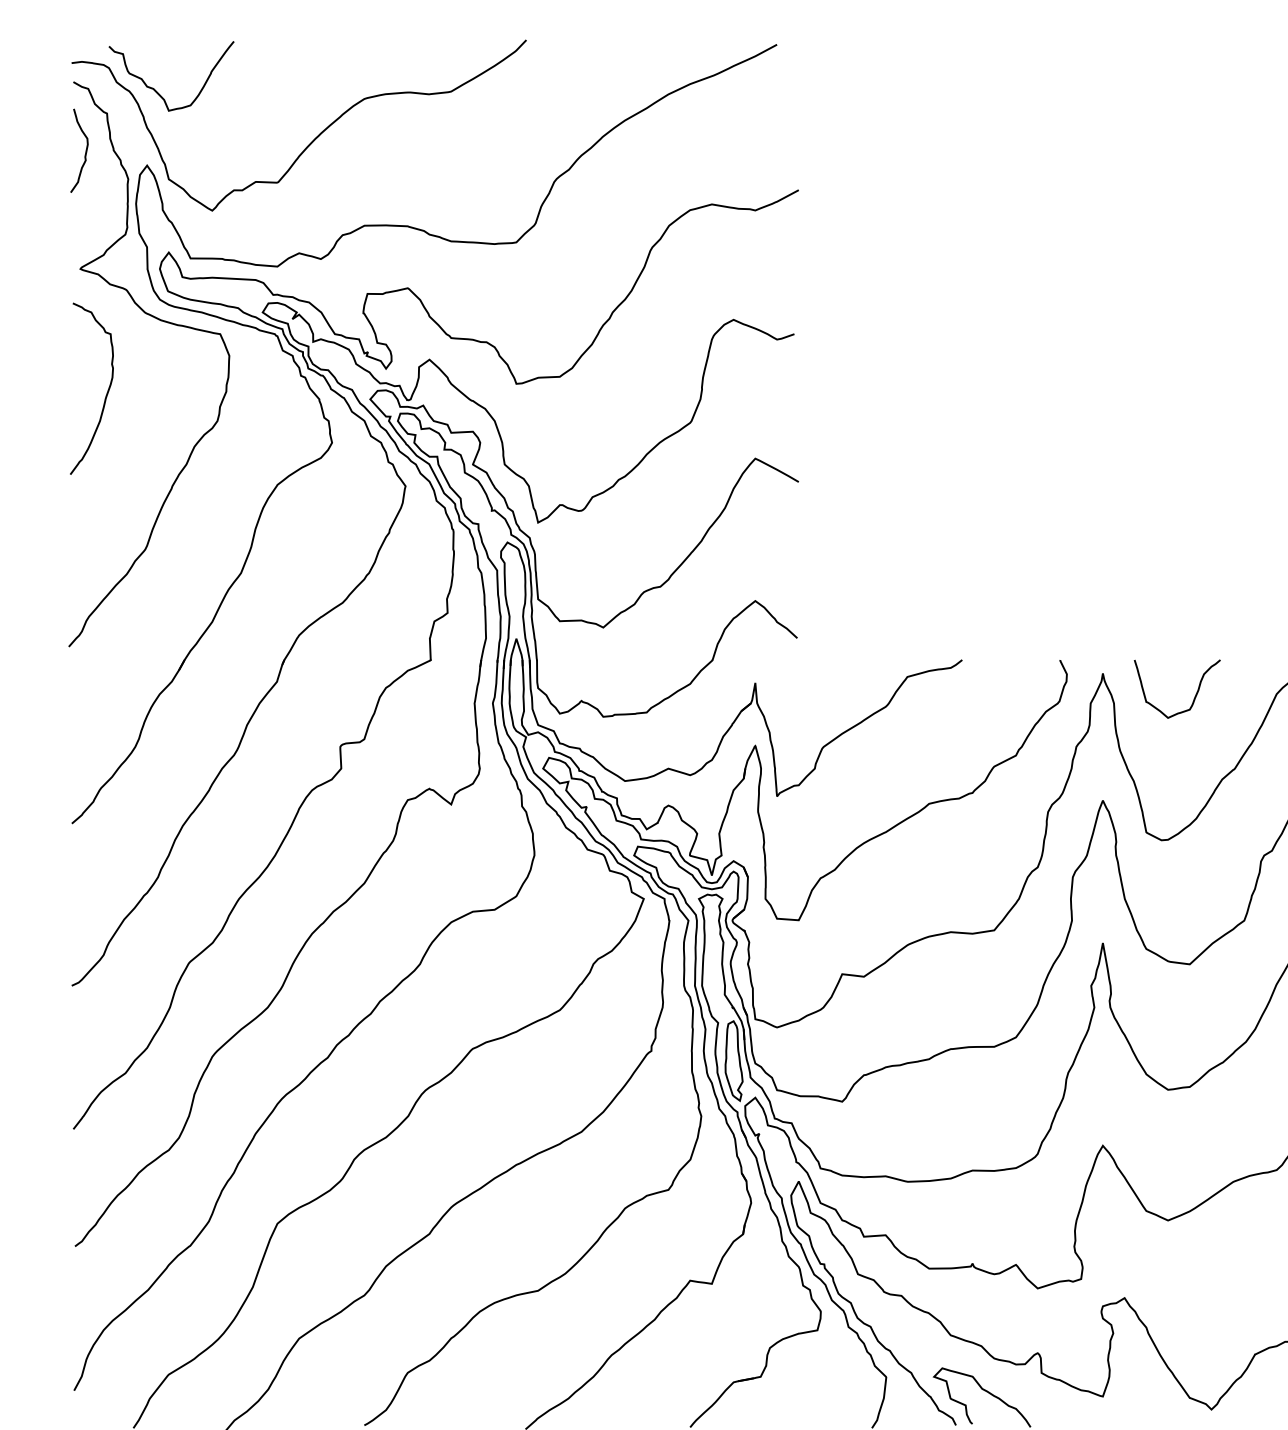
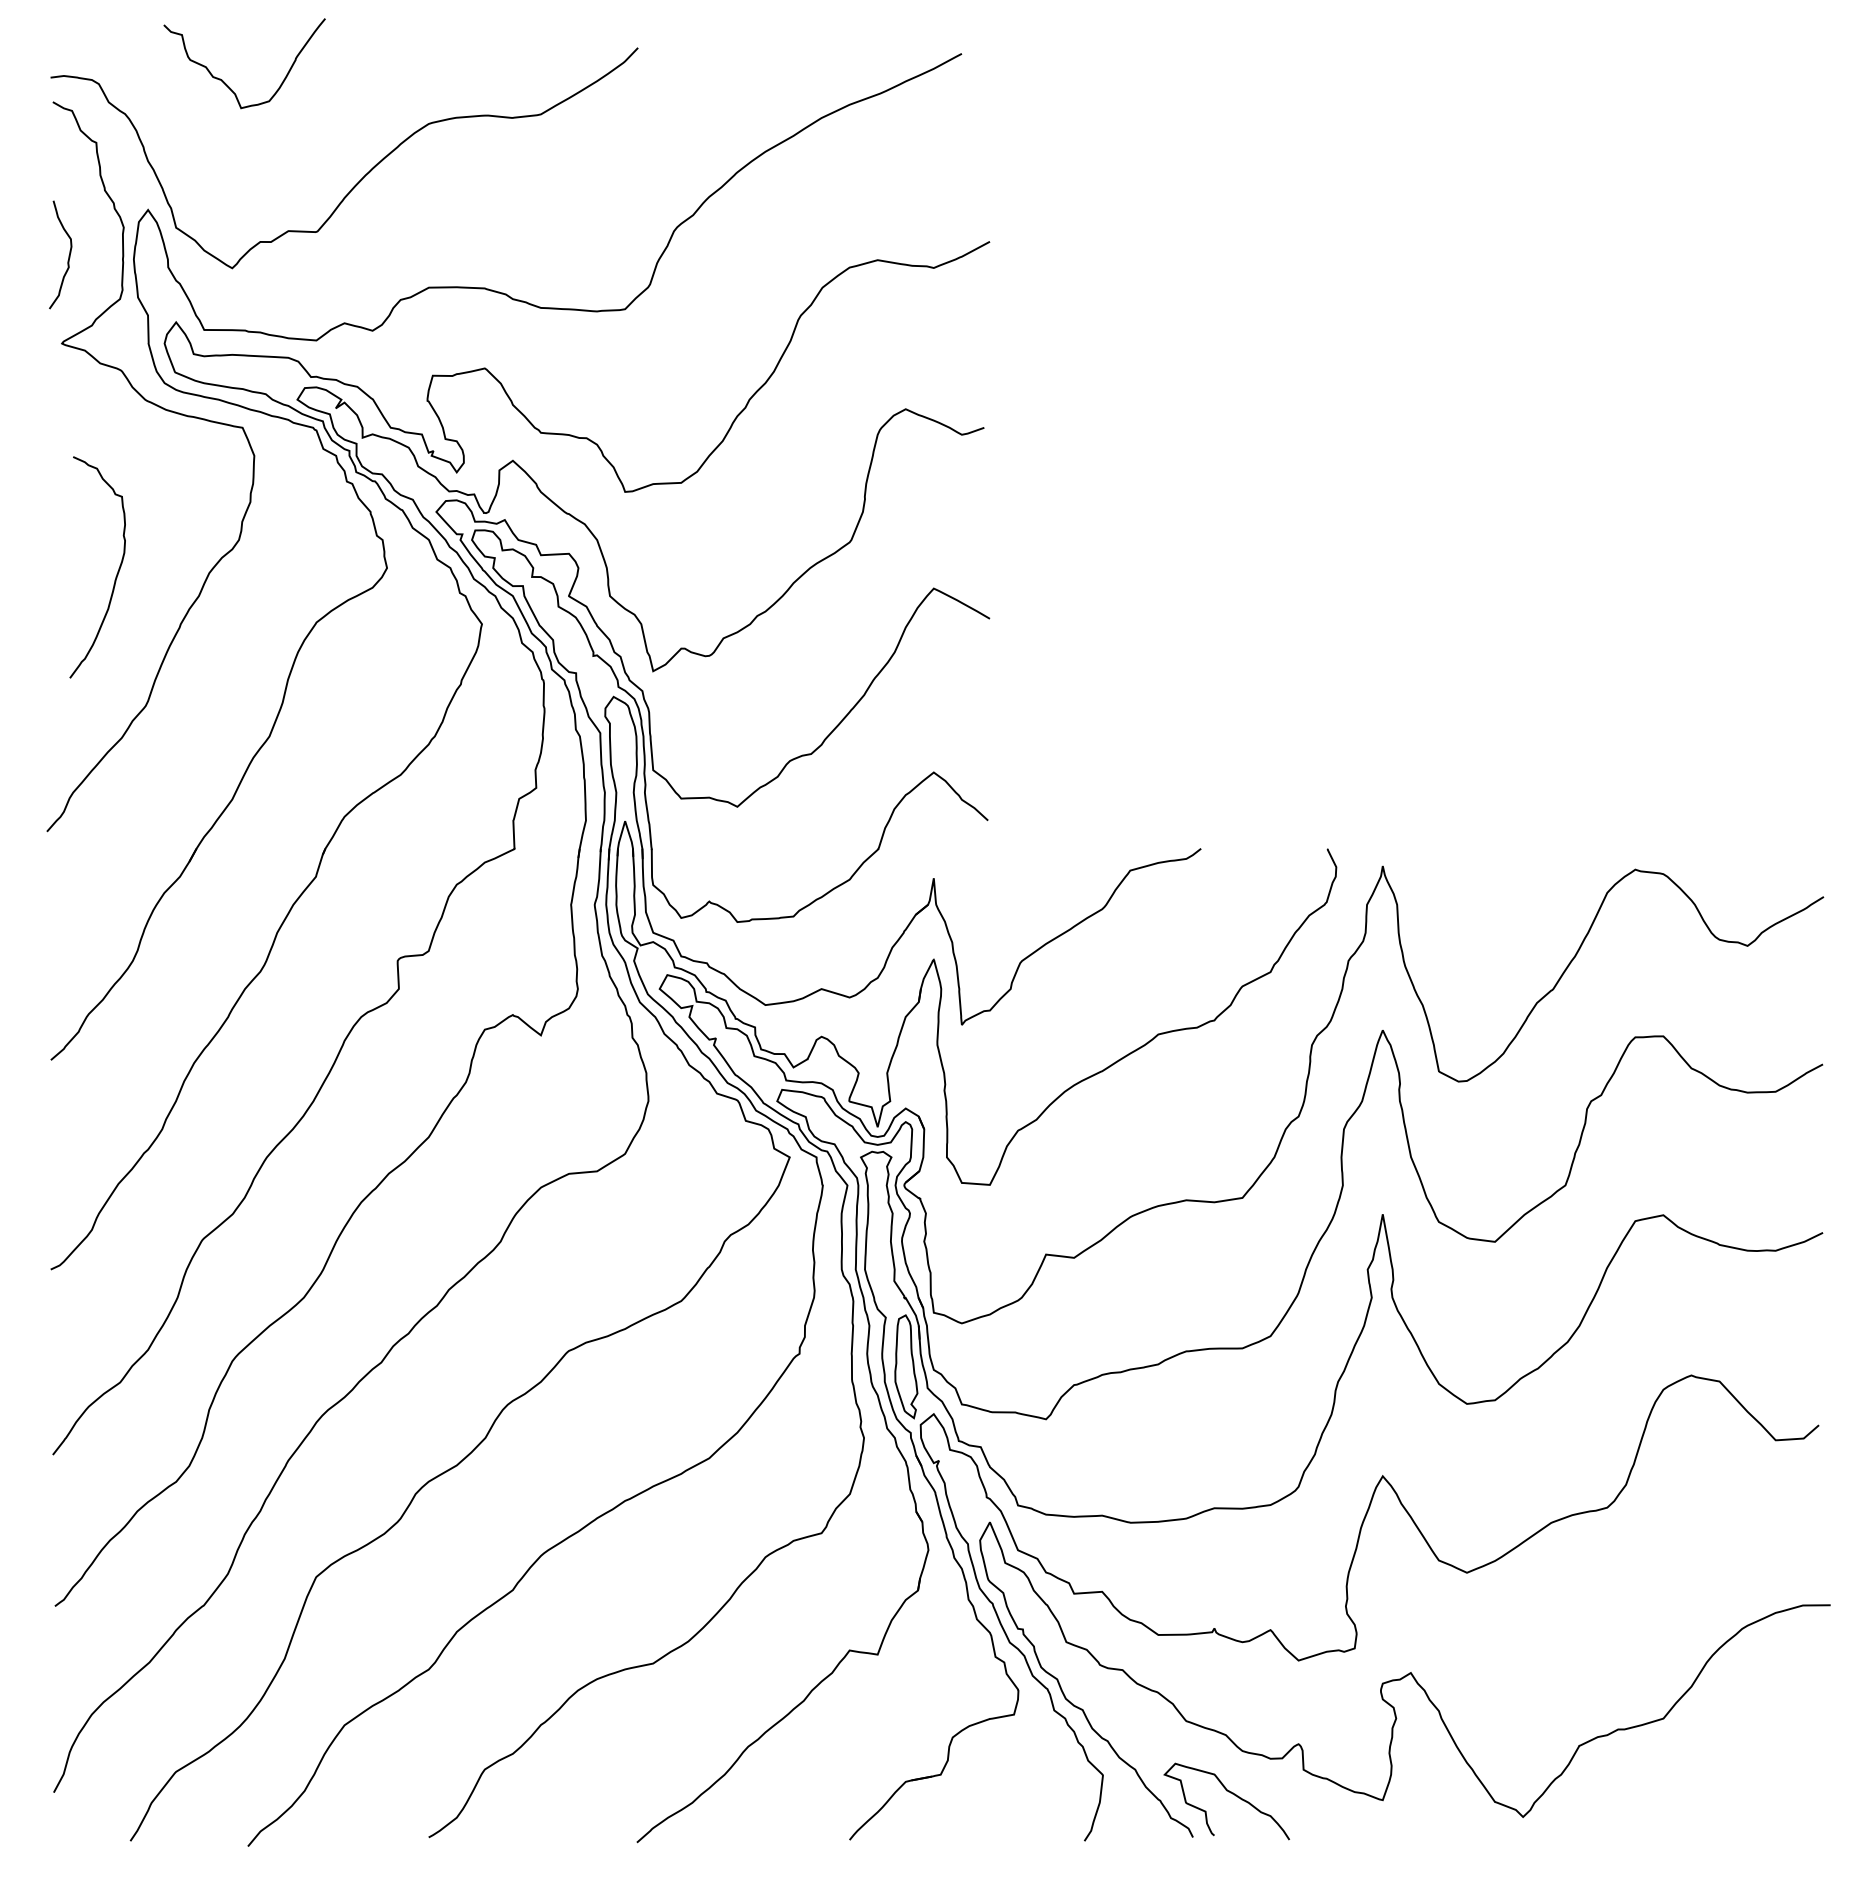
curve: (156, 90) -> (225, 82), moved
curve: (85, 151) -> (68, 255), moved
curve: (105, 395) -> (115, 576), moved
curve: (1194, 696) -> (1501, 895), removed

